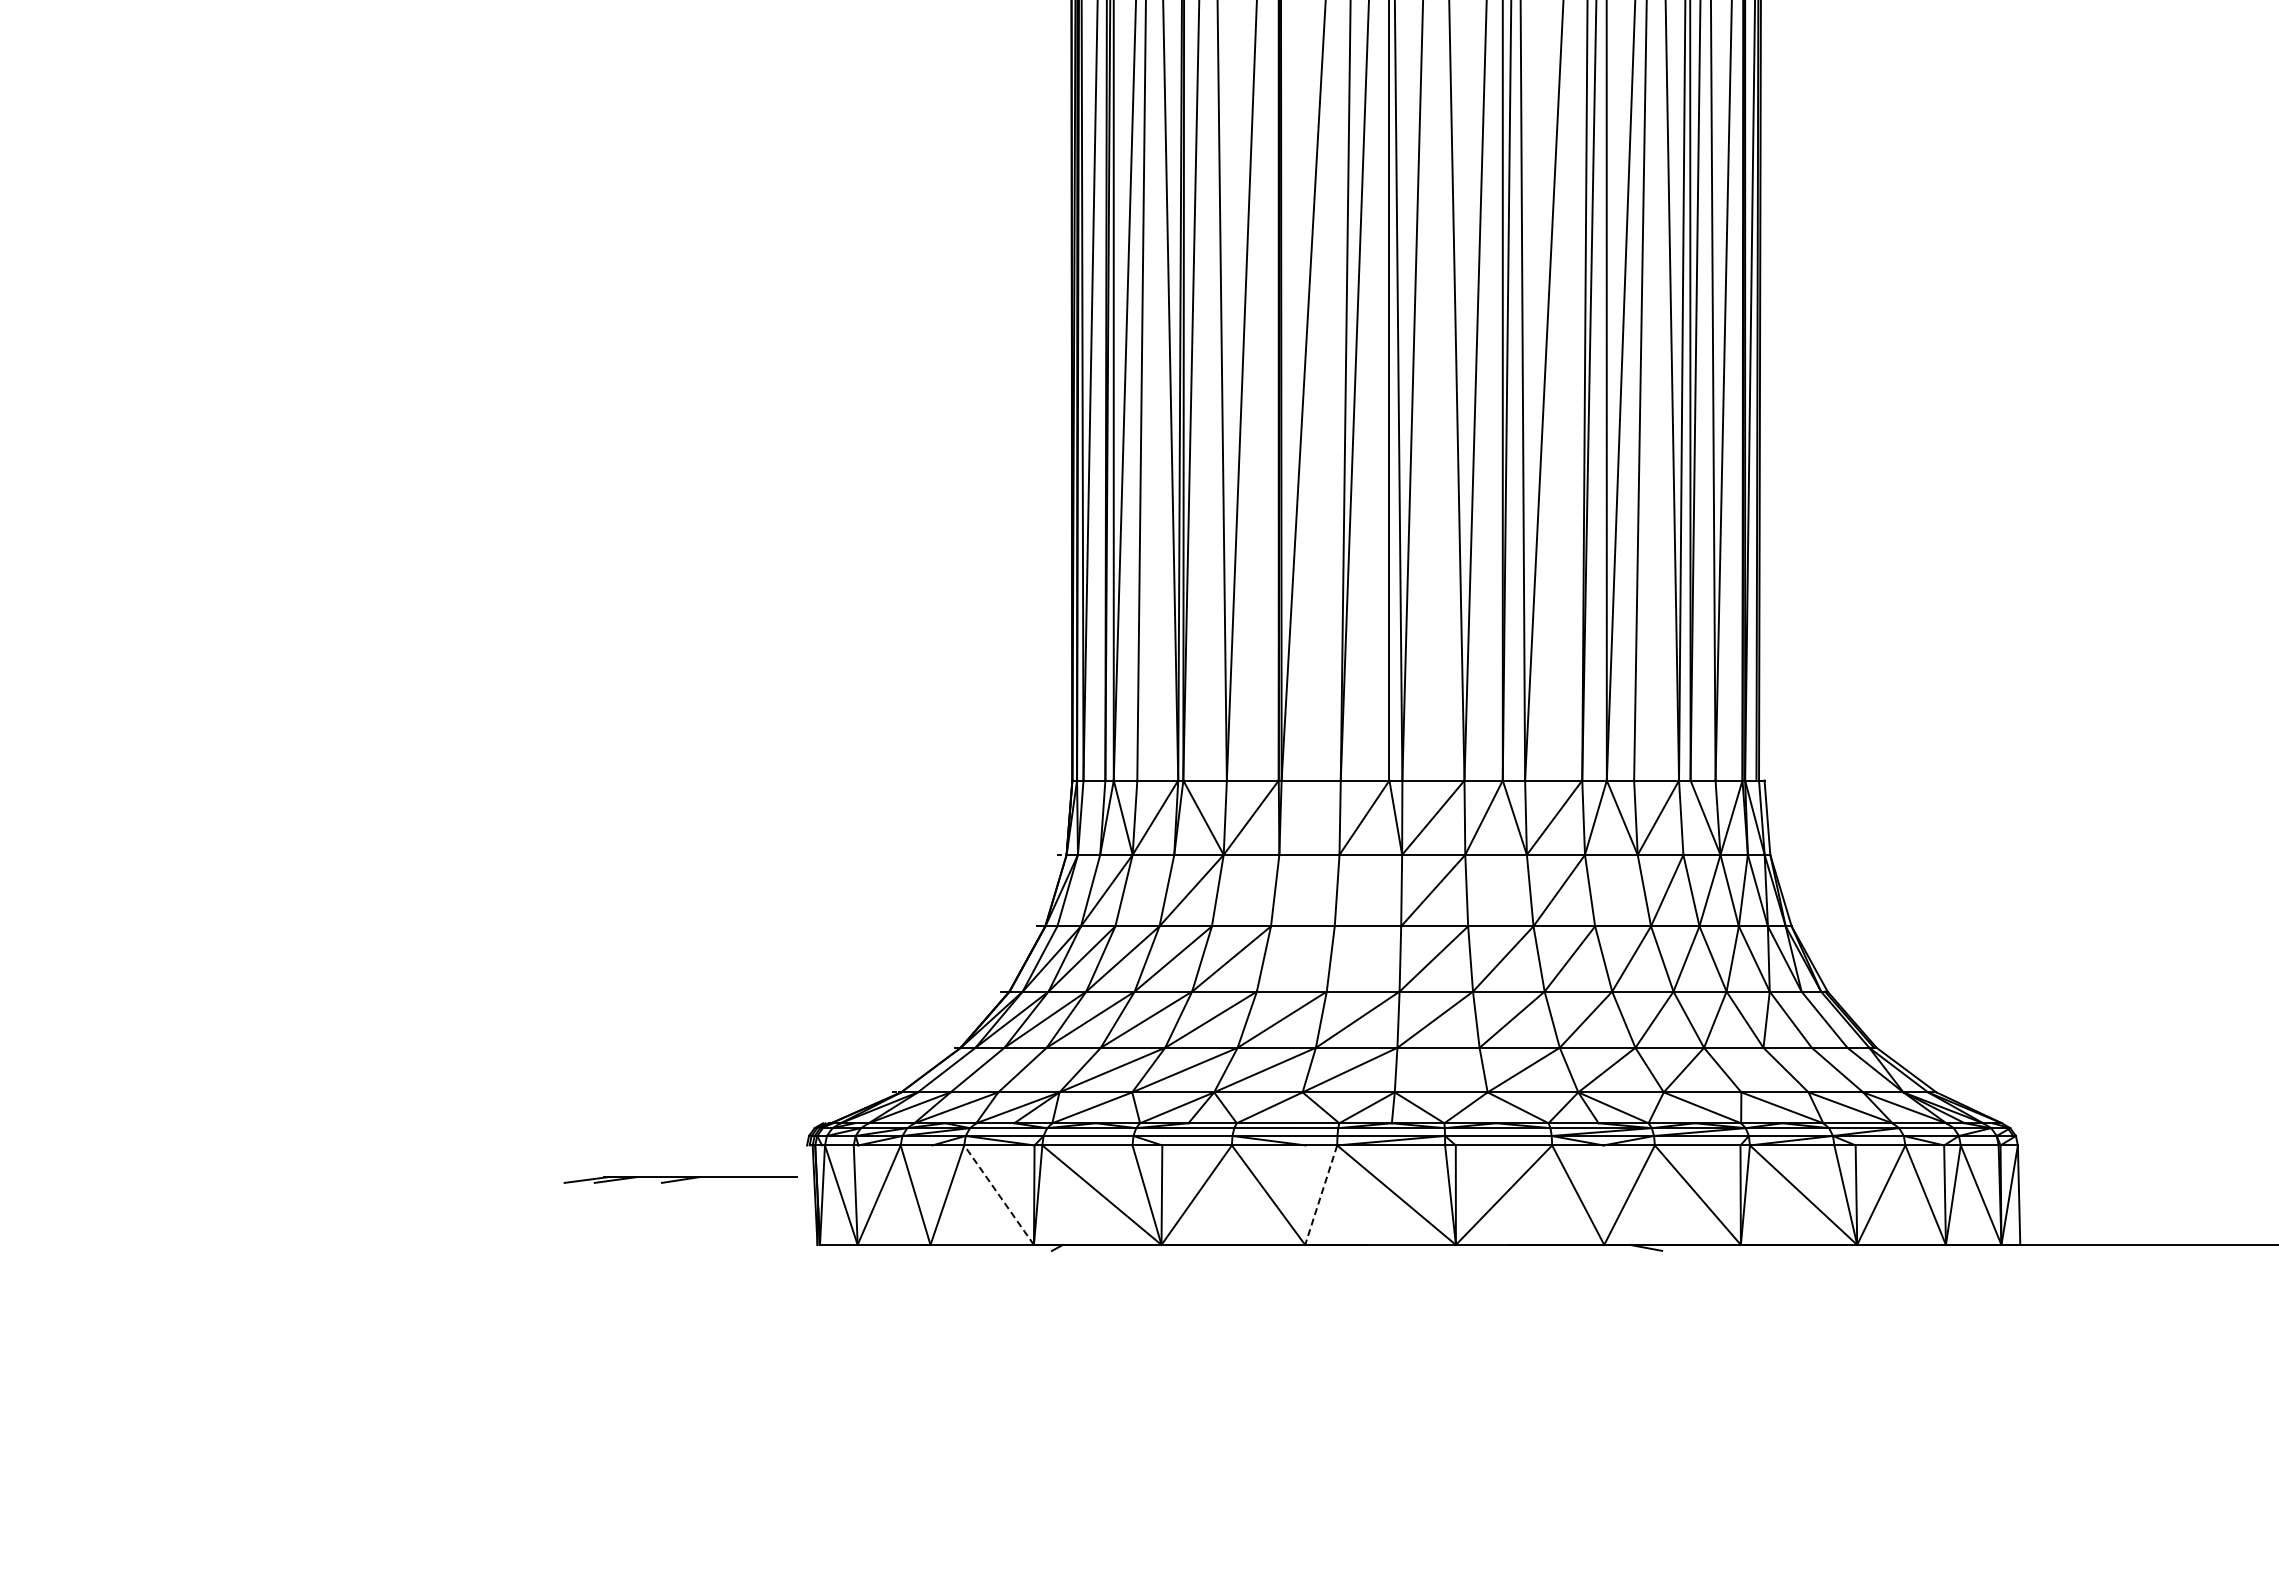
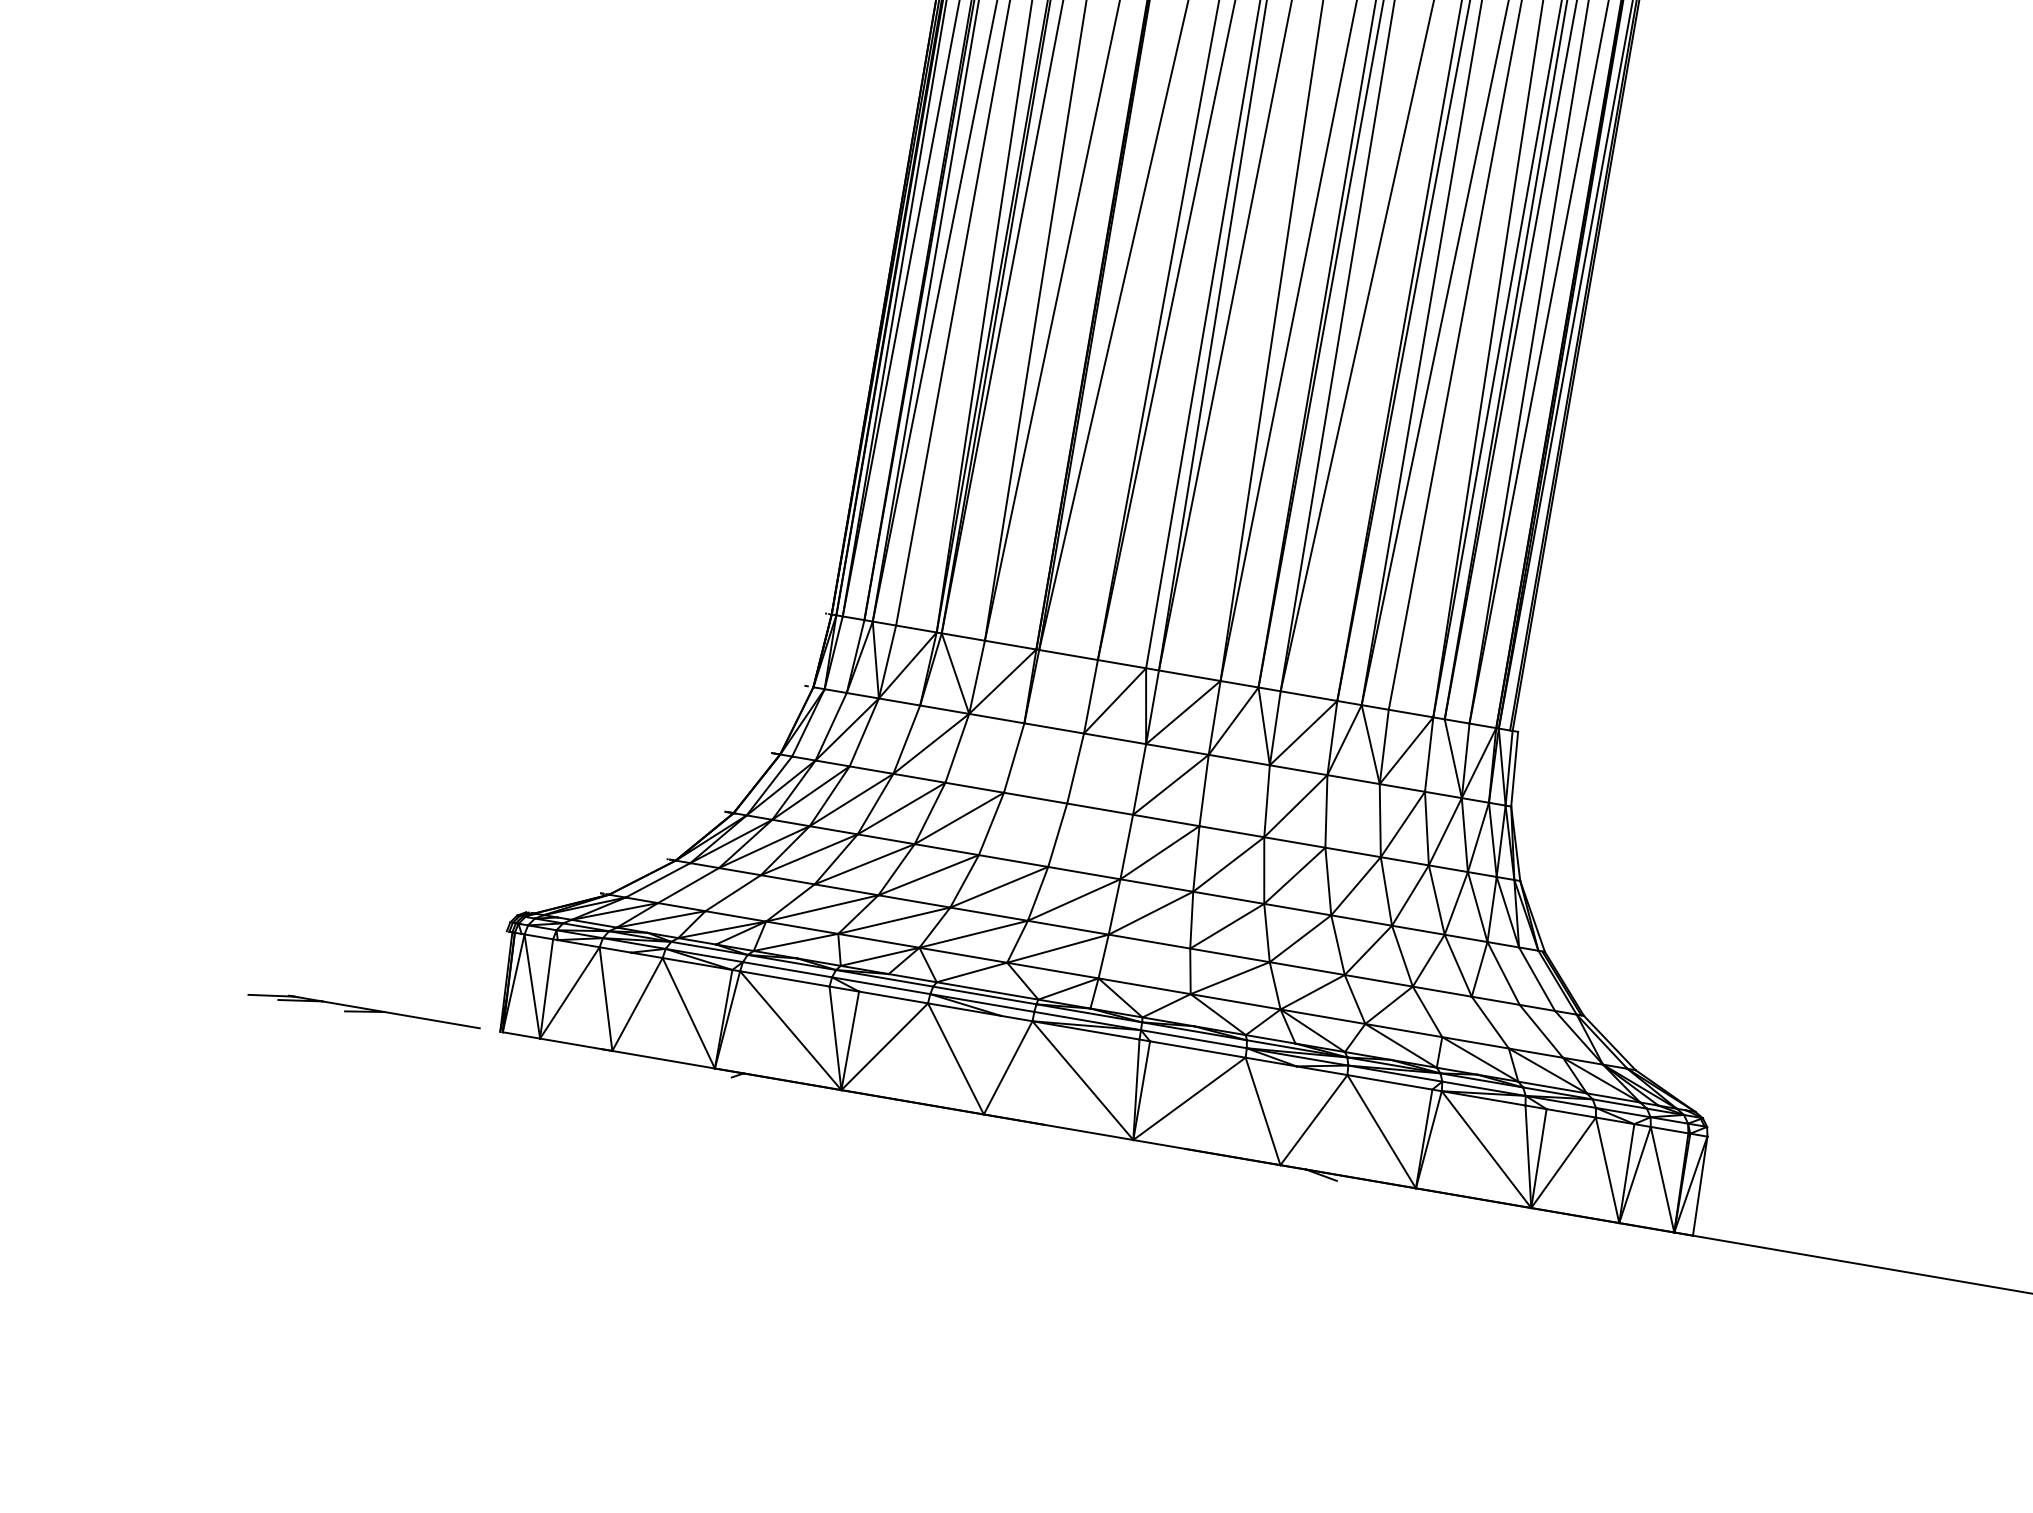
part: (680, 1179) -> (363, 1011), moved
line: (999, 1195) -> (689, 1013), dashed -> solid
line: (1321, 1195) -> (1008, 1068), dashed -> solid

